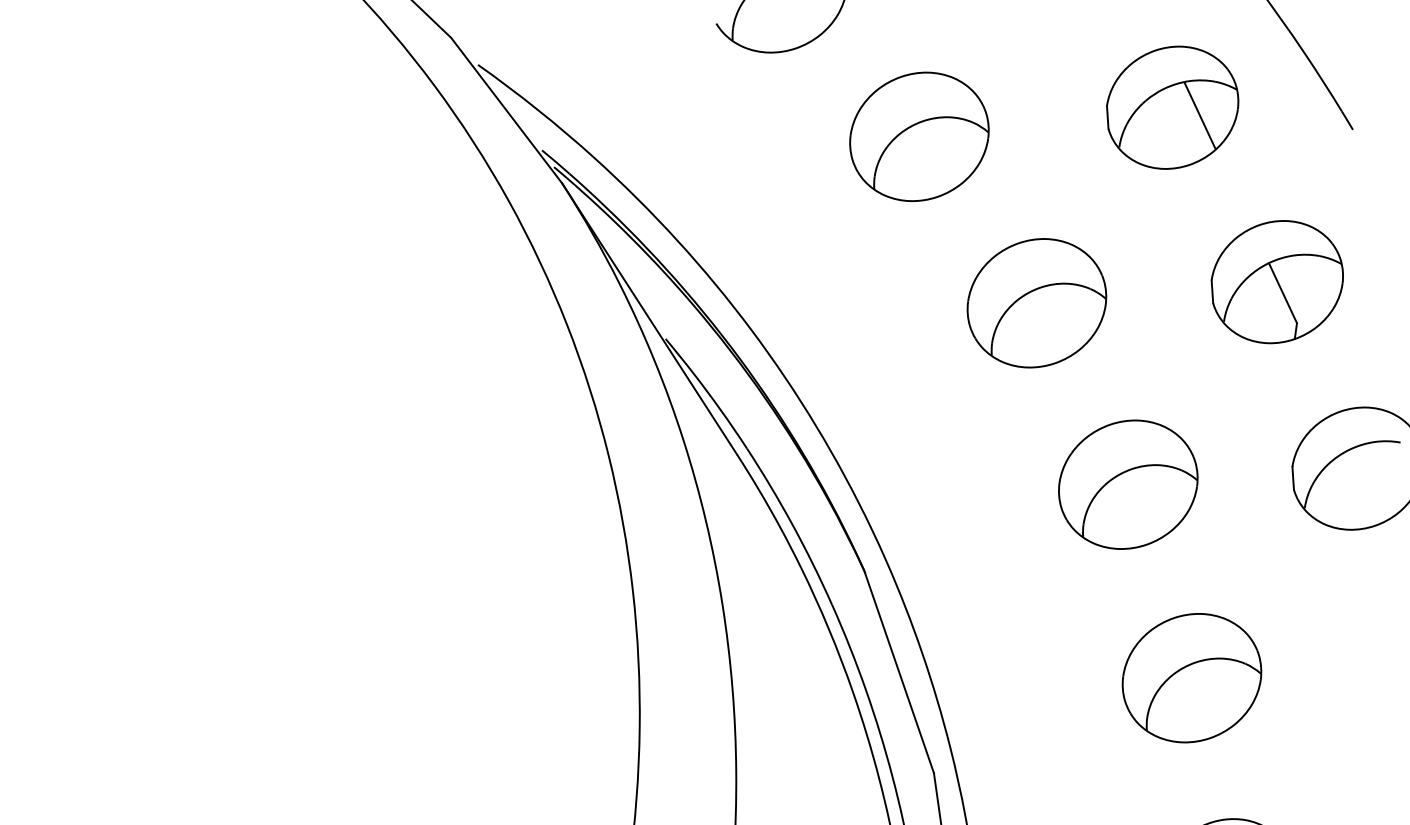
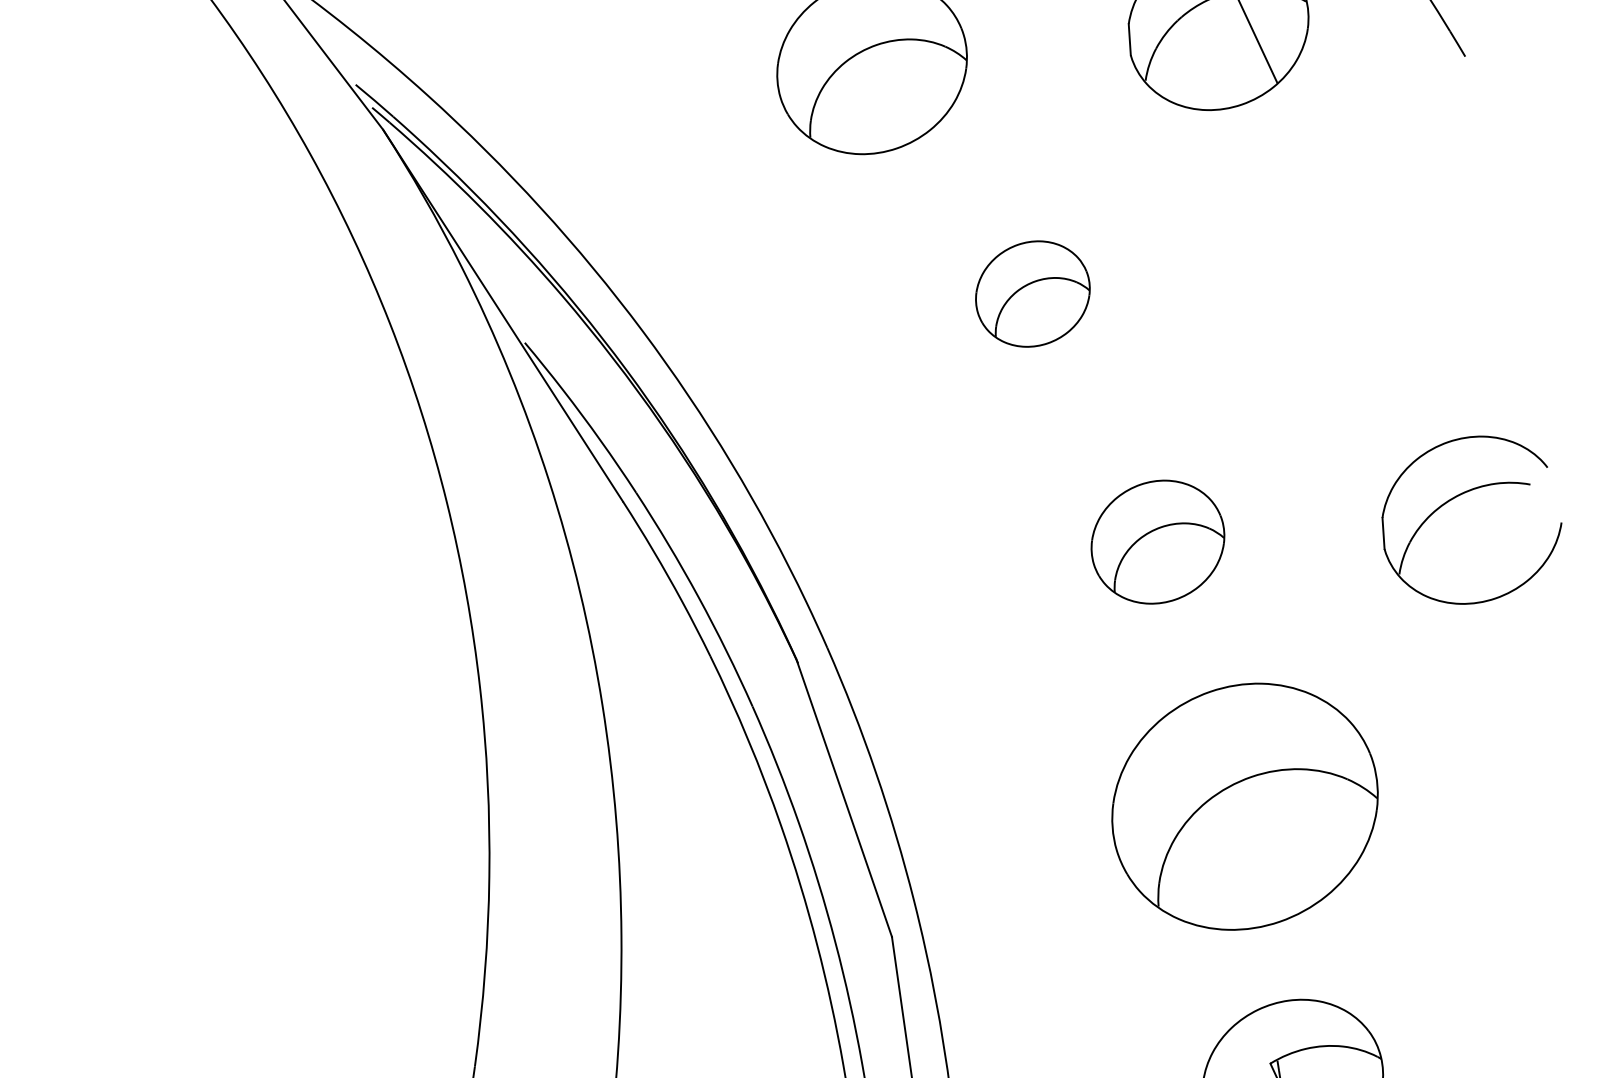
part: (1276, 282) -> (1360, 265), removed
part: (1036, 303) -> (1032, 294), size x0.6
part: (1128, 484) -> (1158, 541), size x0.7
part: (1191, 678) -> (1244, 807), size x1.4

